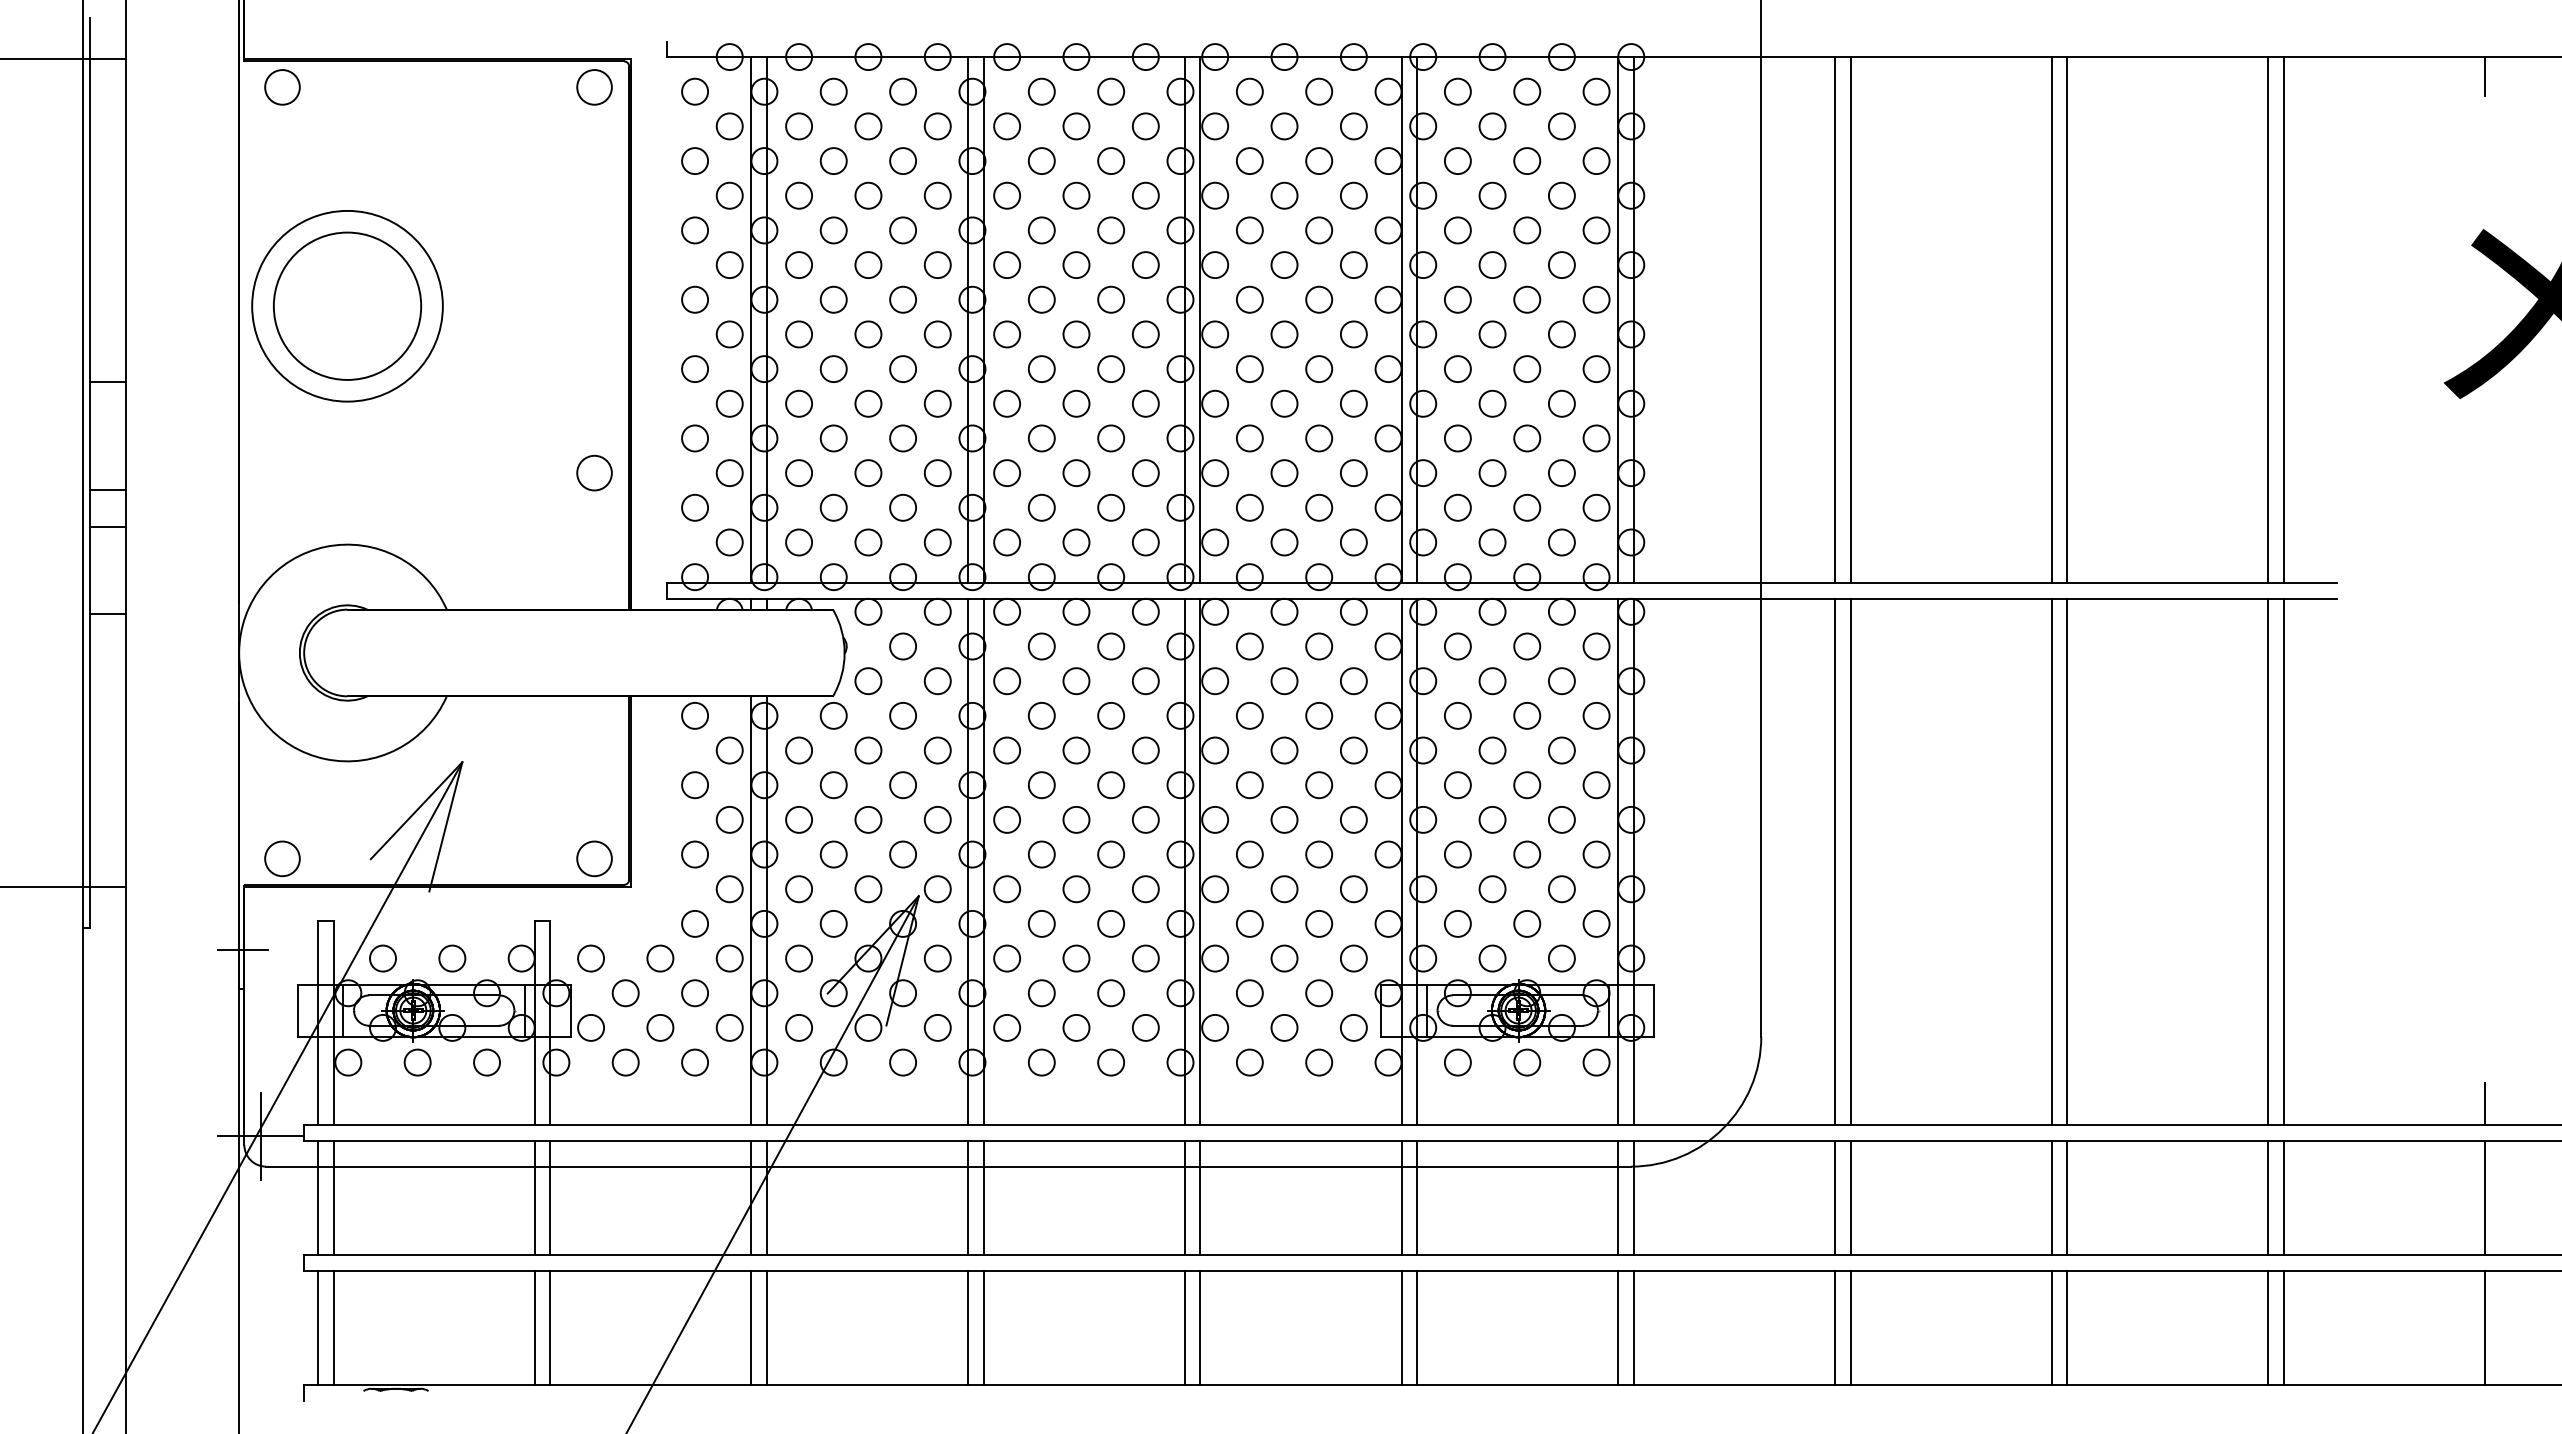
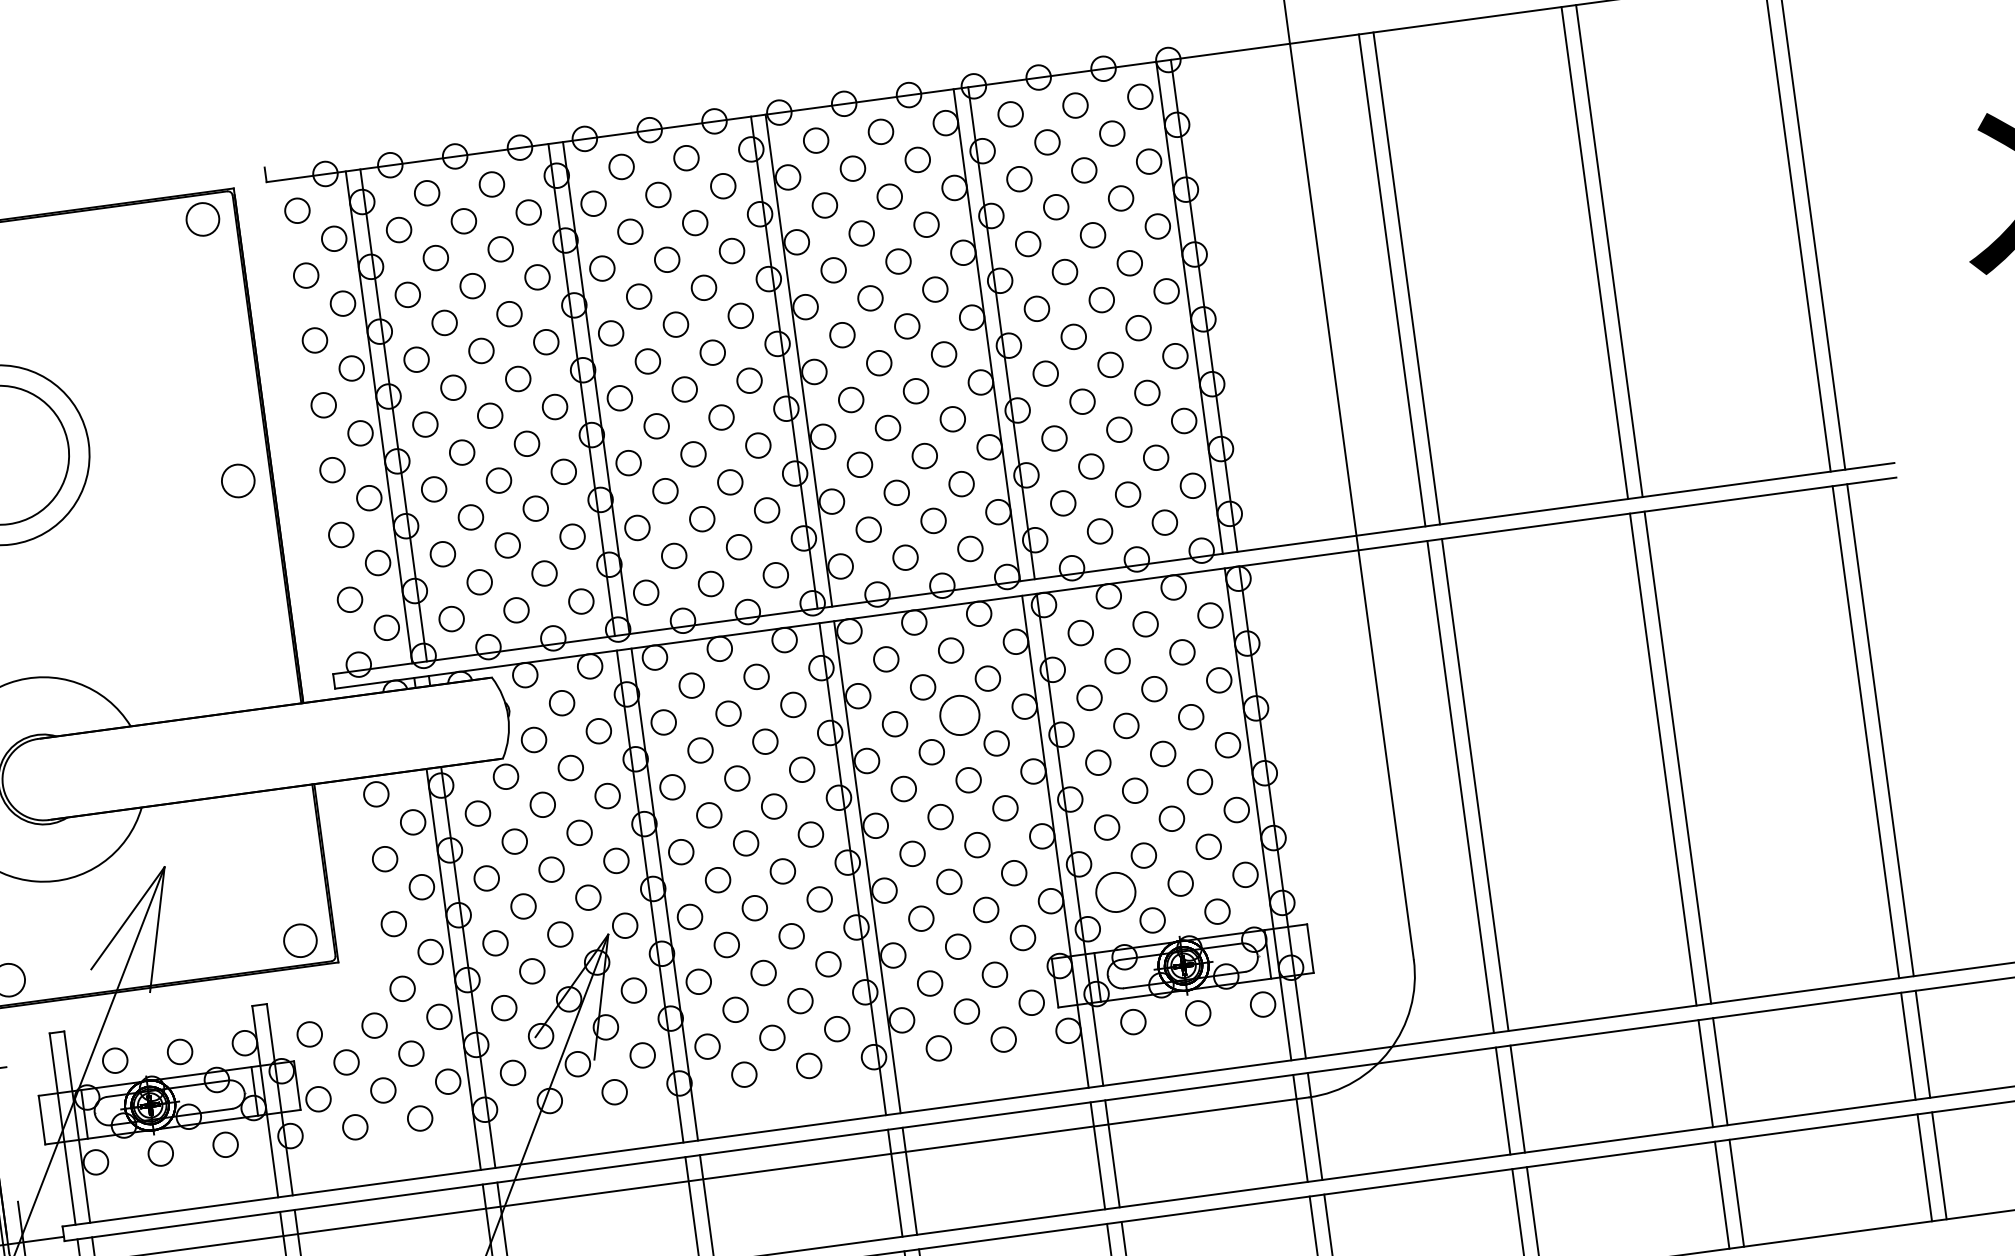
circle: (594, 472) -> (238, 480), moved
circle: (1319, 715) -> (960, 715), size x1.6
circle: (1457, 923) -> (1115, 892), size x1.6

